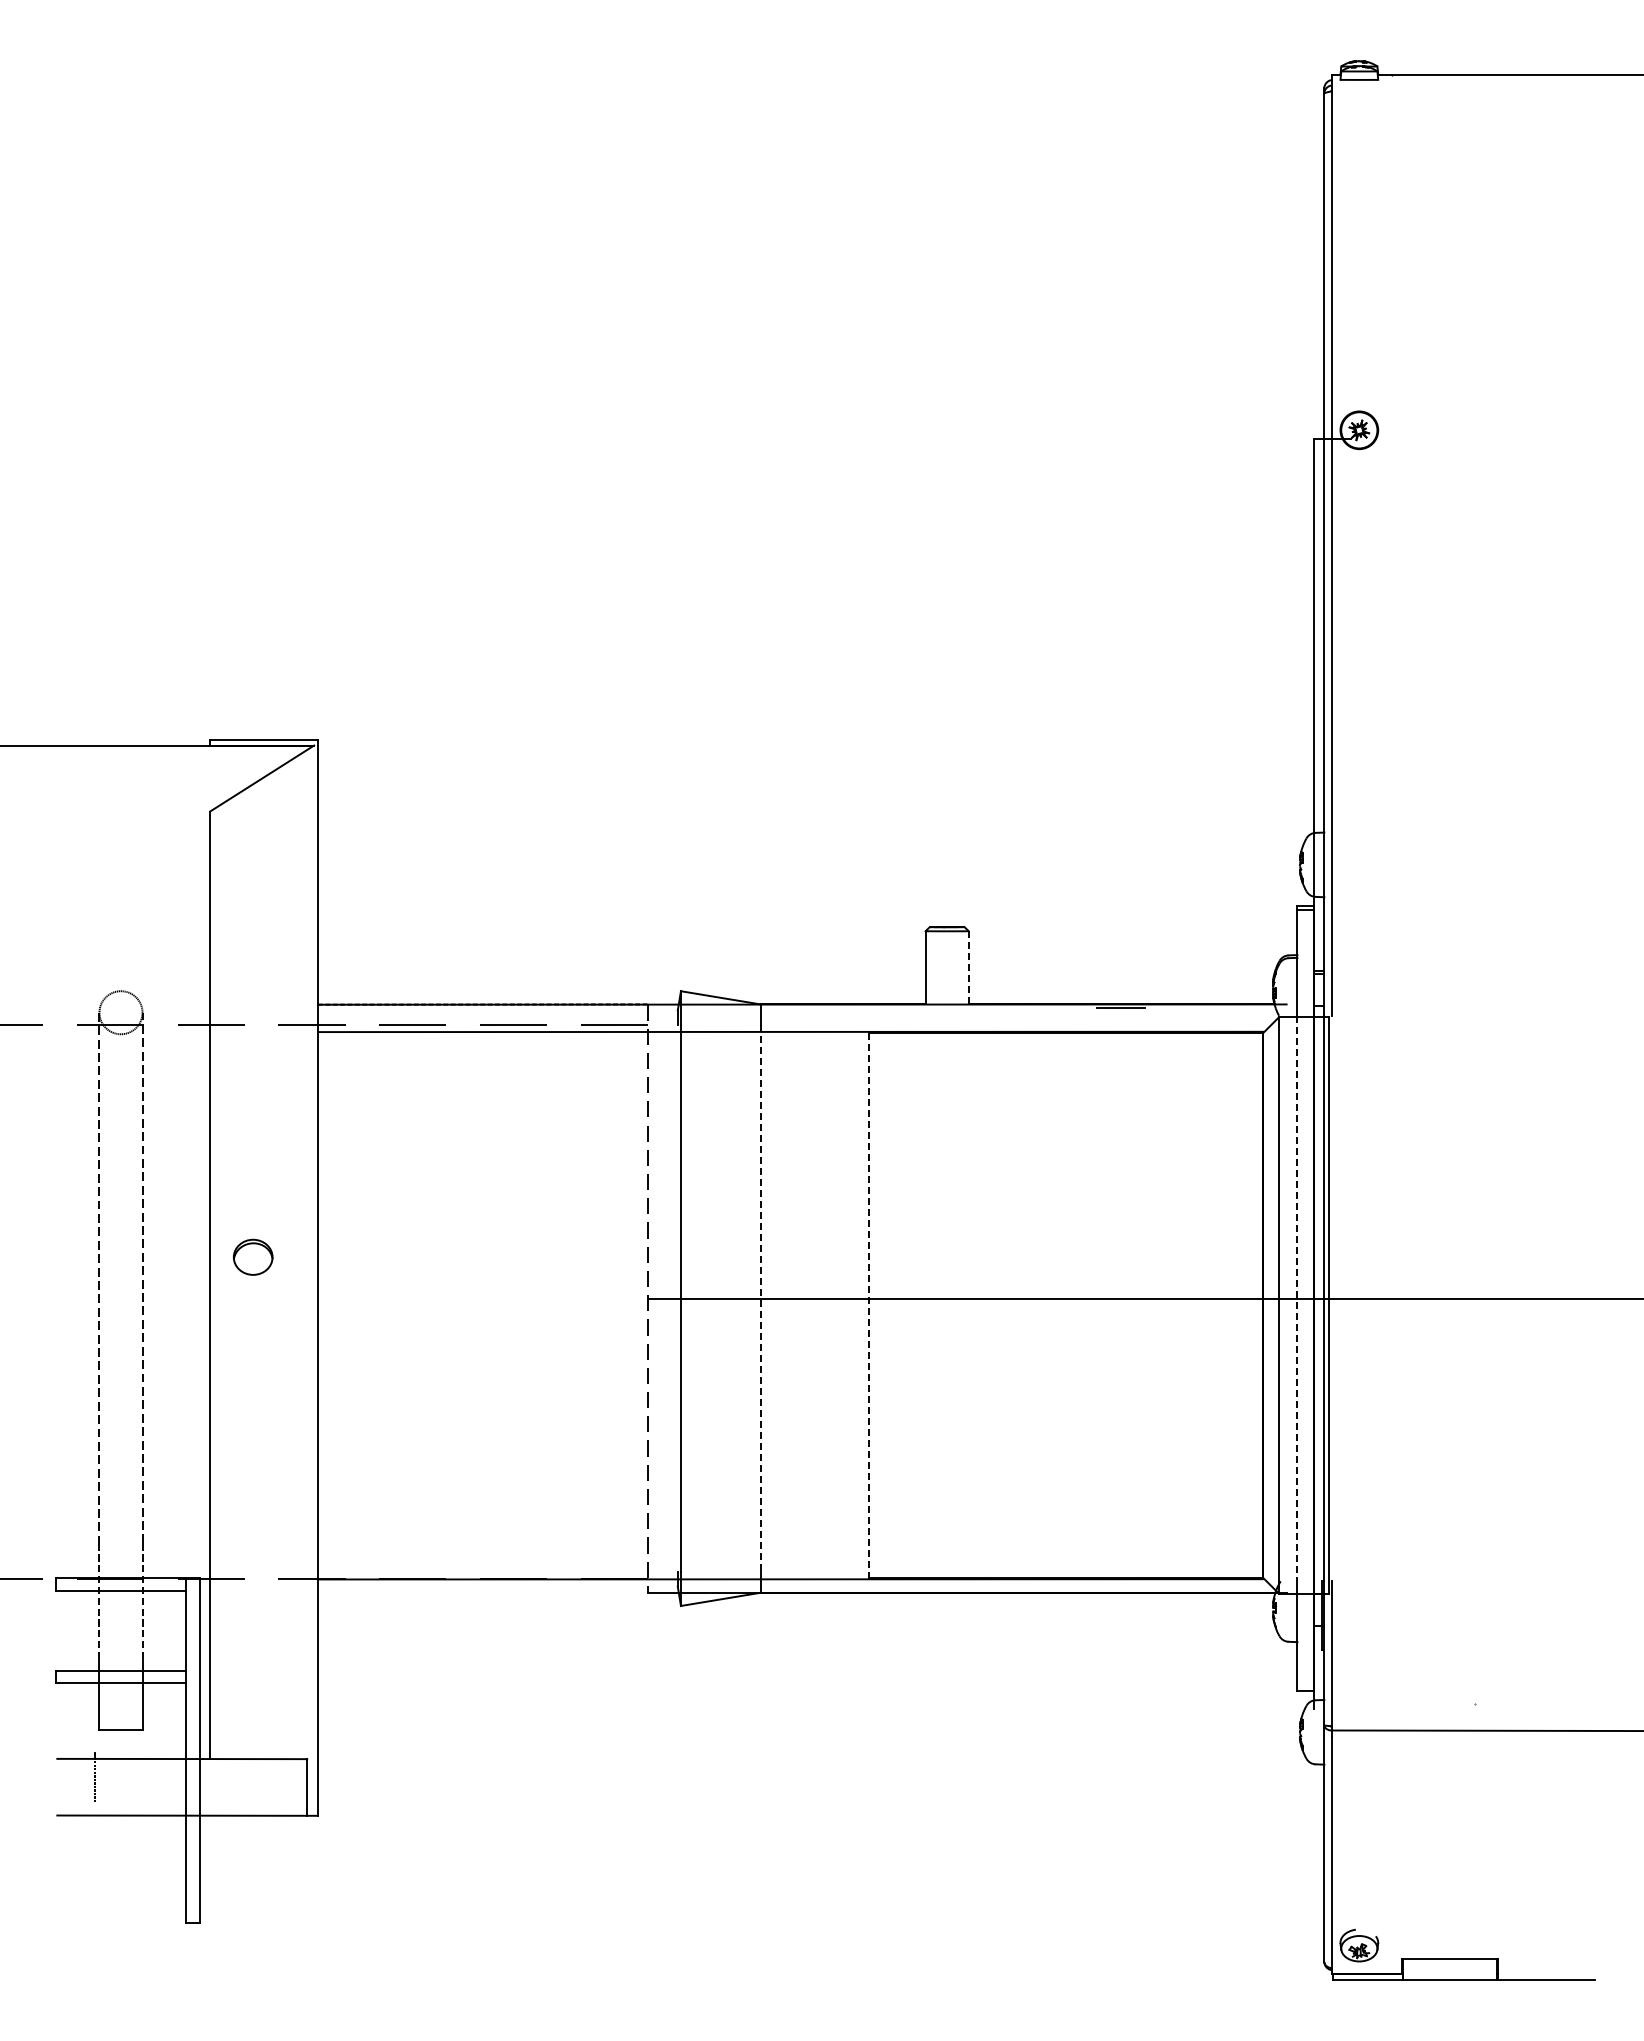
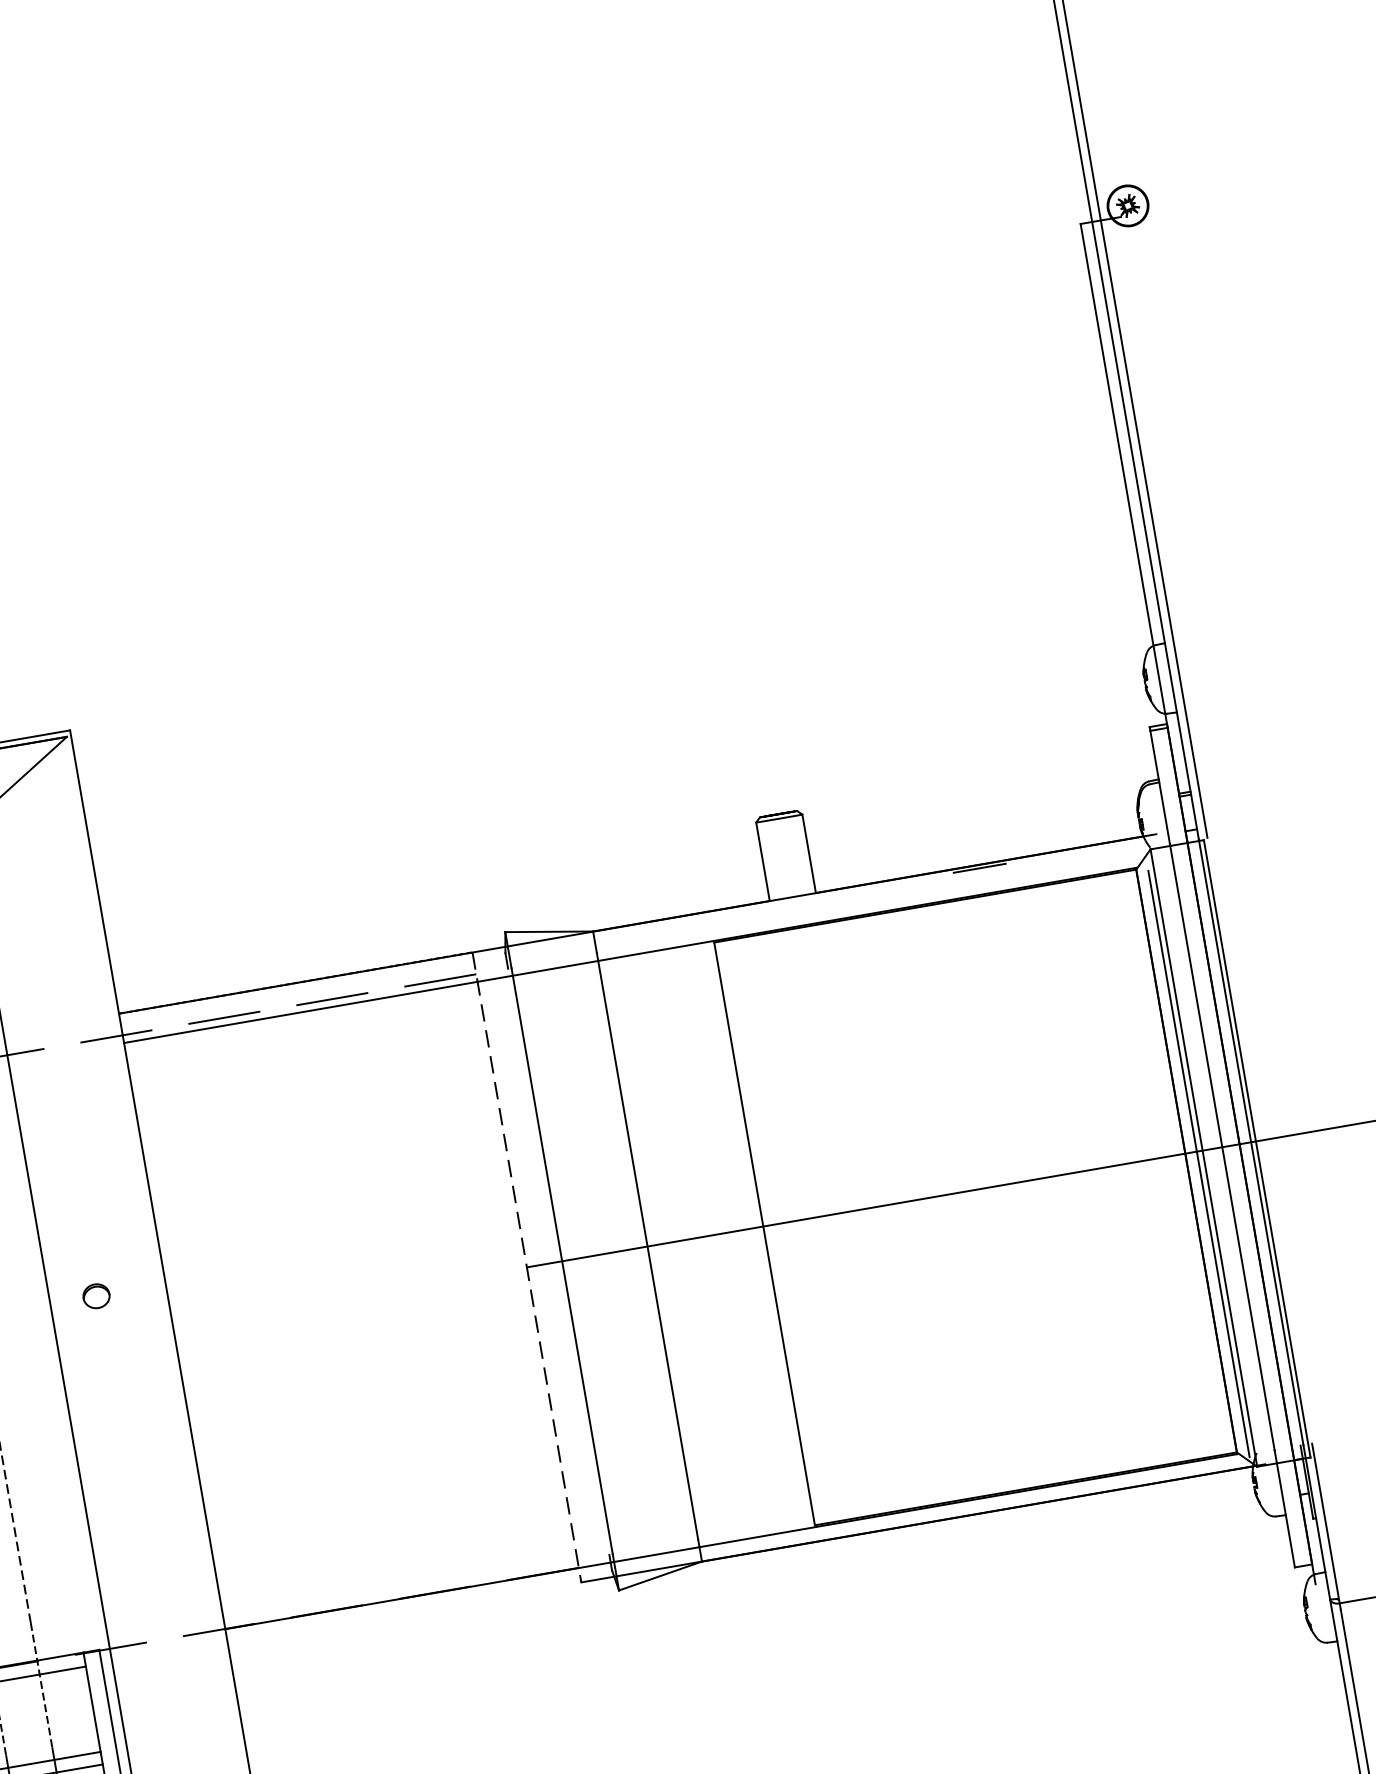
line: (968, 967) -> (808, 853), dashed -> solid
part: (253, 1257) -> (96, 1296), size x0.62
line: (760, 1298) -> (647, 1246), dashed -> solid
line: (1297, 1298) -> (1222, 1147), dashed -> solid
line: (868, 1306) -> (764, 1235), dashed -> solid
line: (1273, 1309) -> (1198, 1163), added

